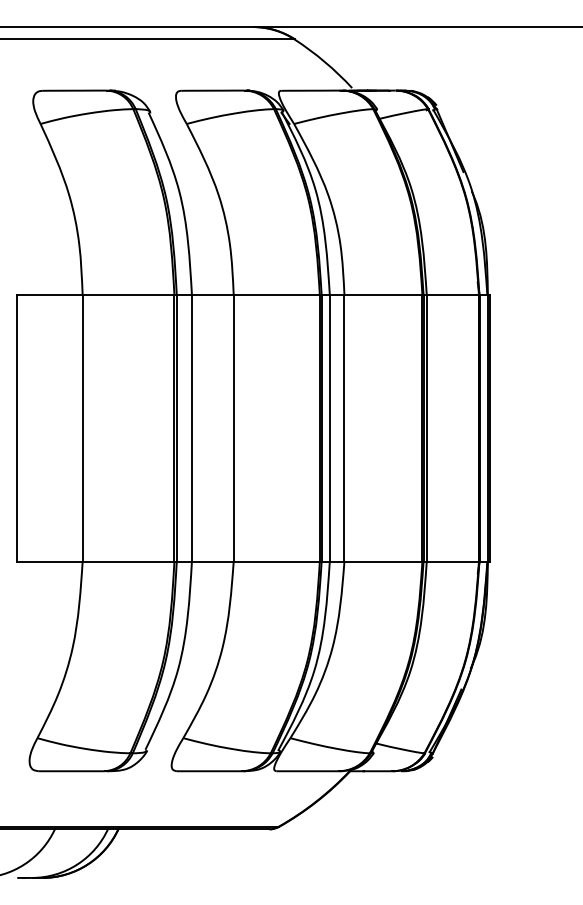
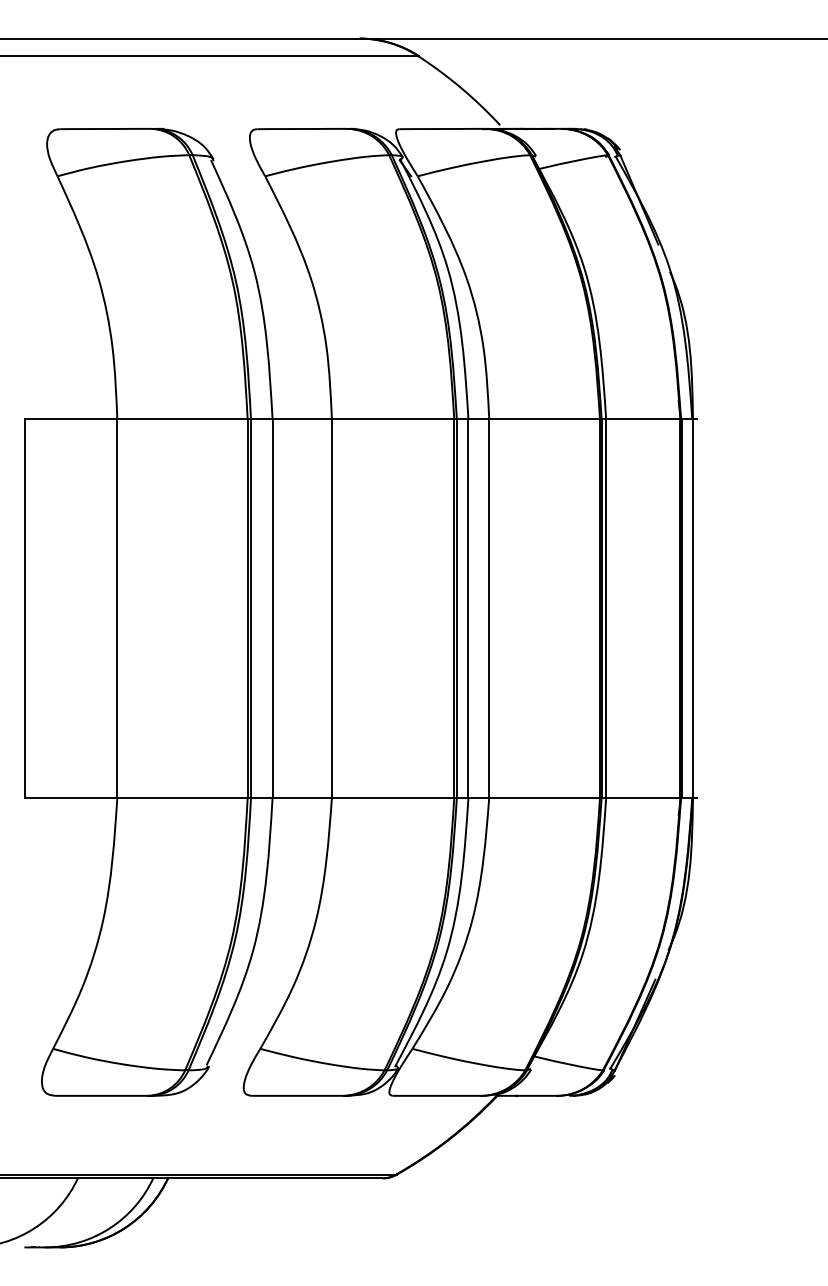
line: (490, 428) -> (696, 608), removed

